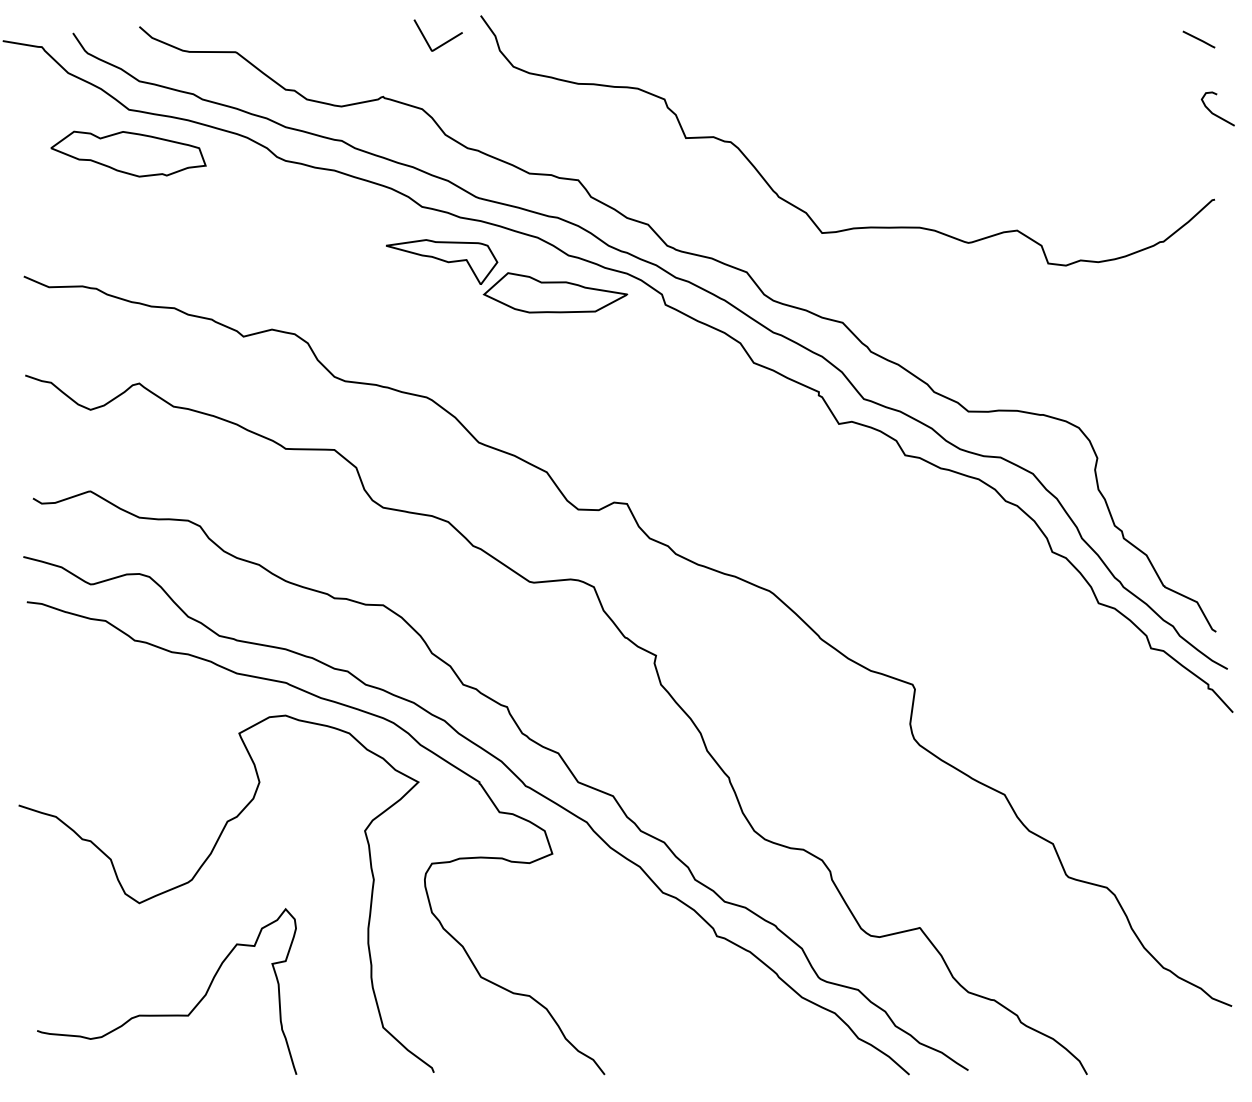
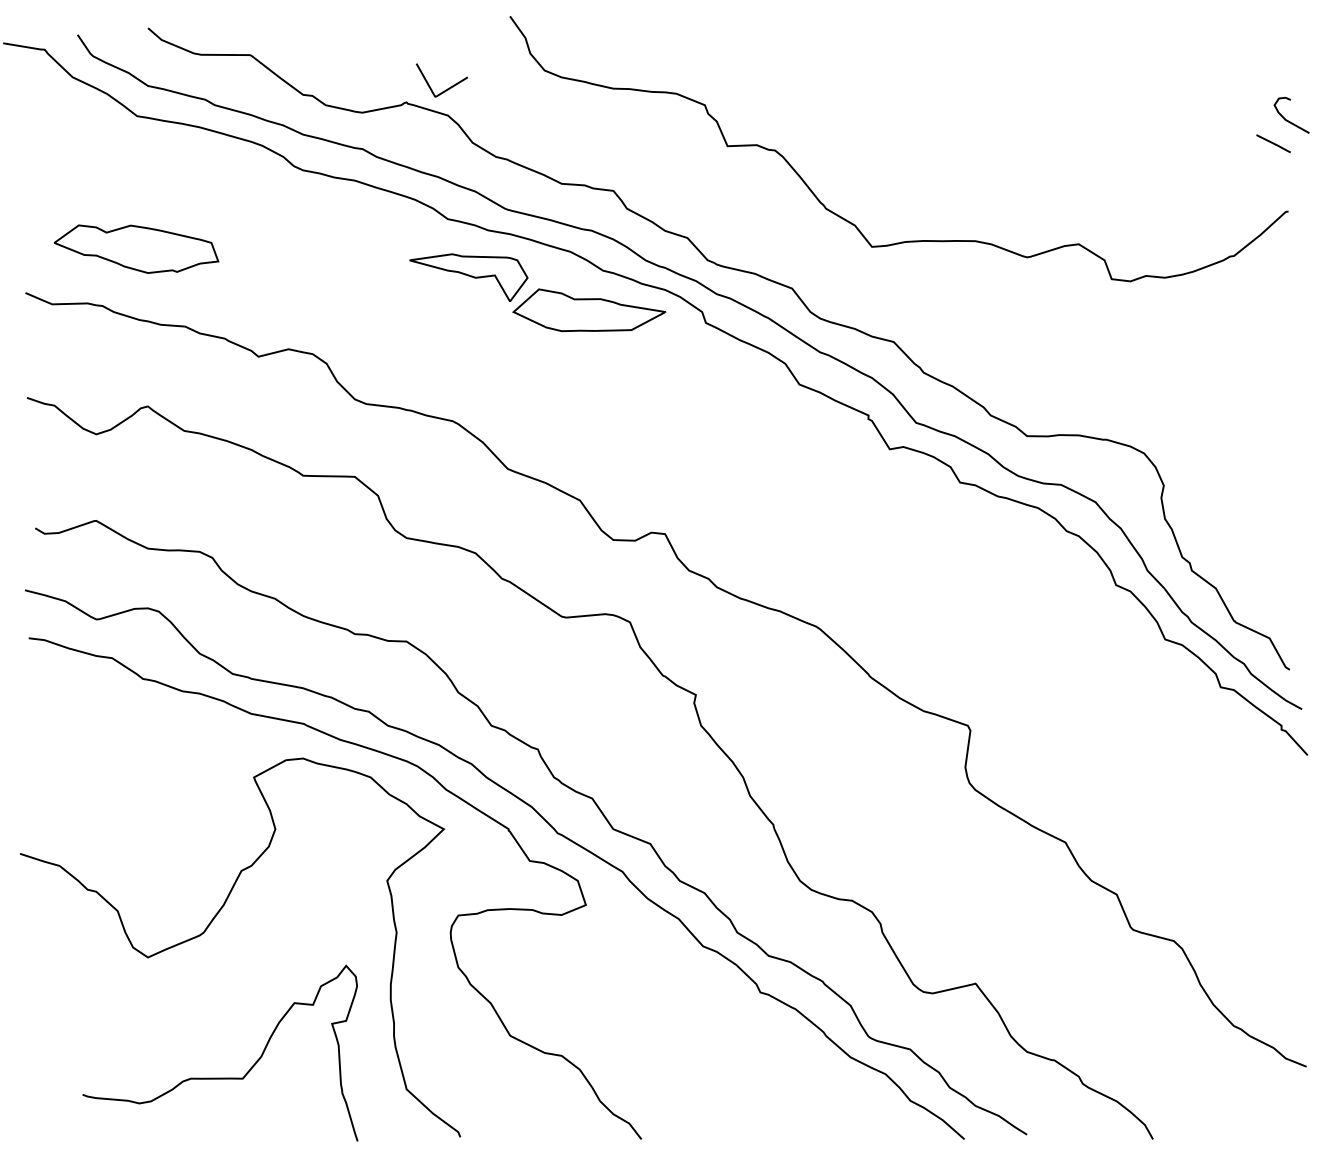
line: (1198, 39) -> (1273, 143), moved
curve: (441, 44) -> (445, 89), moved
part: (128, 153) -> (136, 248), moved
curve: (167, 1014) -> (220, 1077), moved

